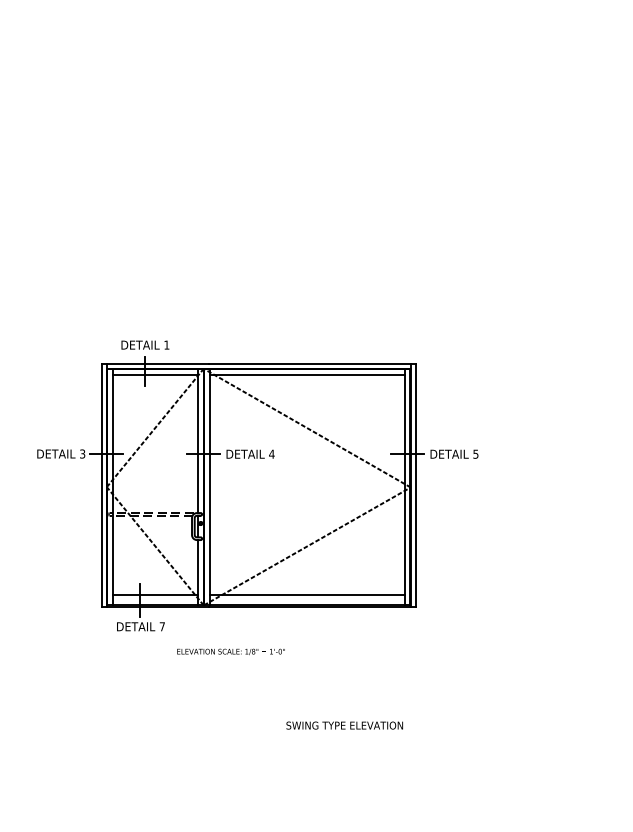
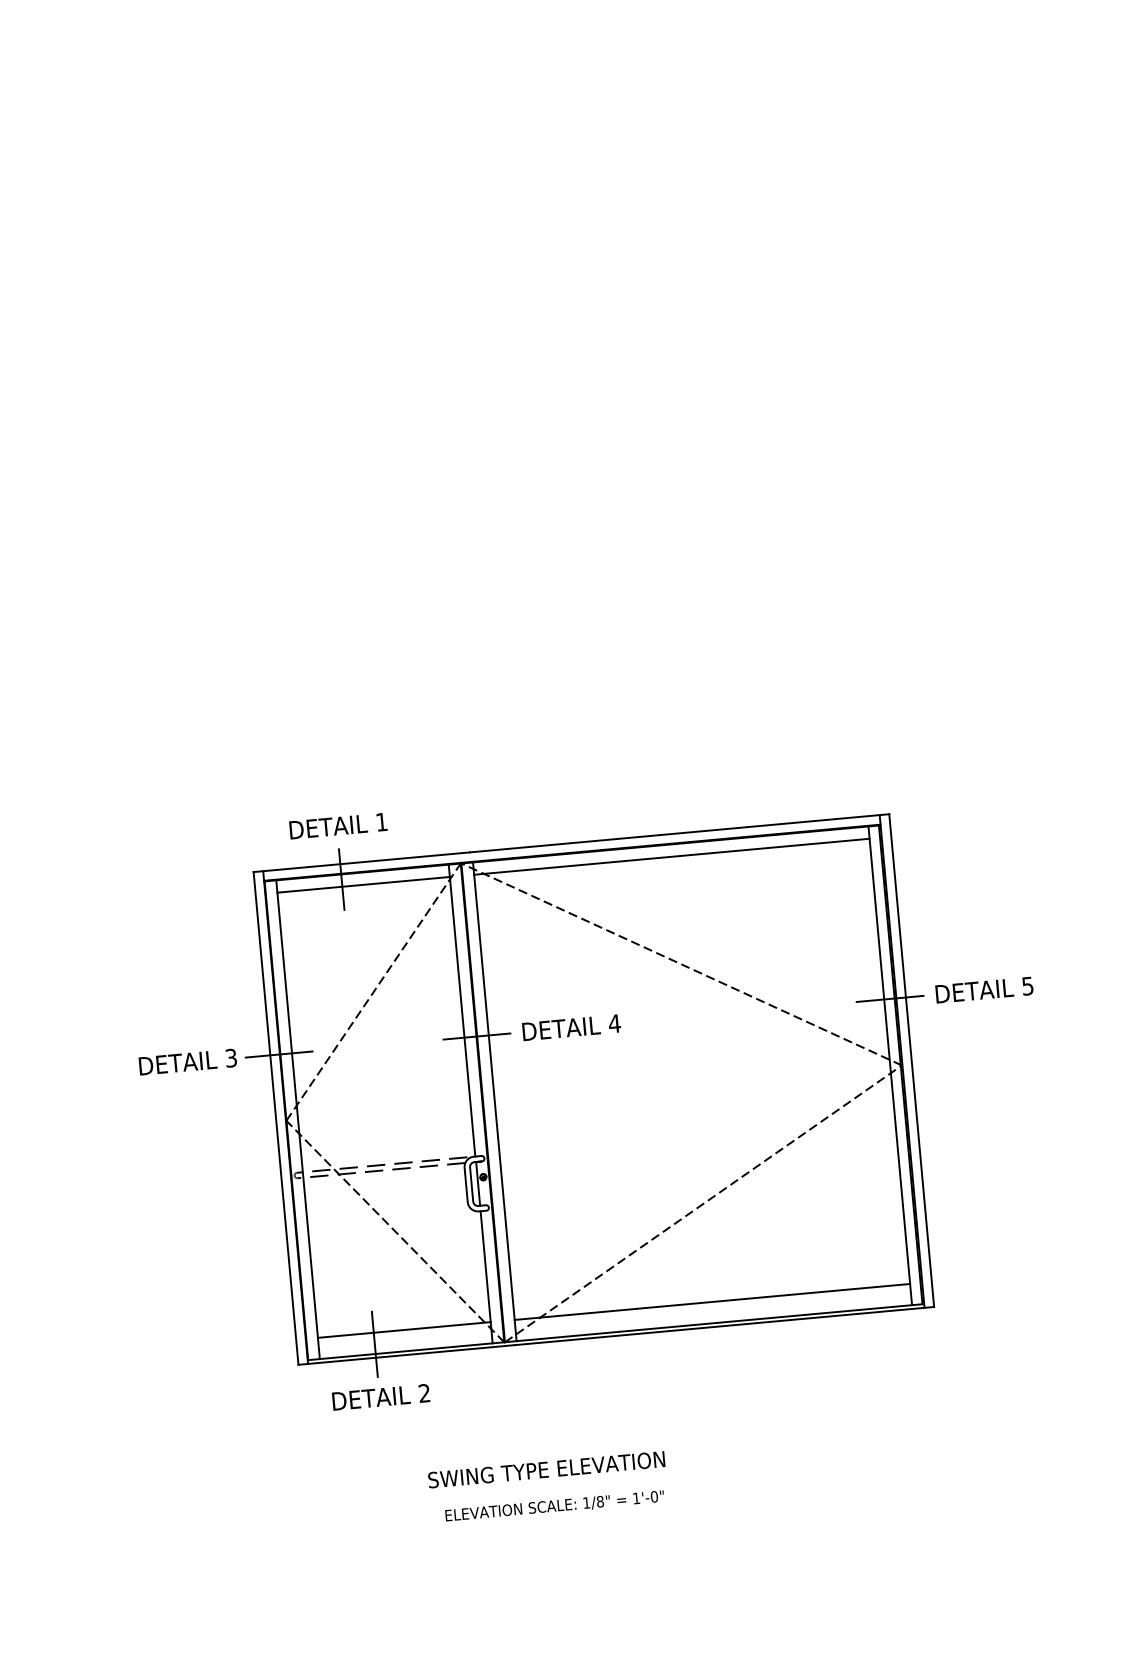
text: (161, 626) -> (422, 1392), 7 -> 2
text: (230, 651) -> (553, 1505), moved
text: (344, 725) -> (546, 1469), moved

